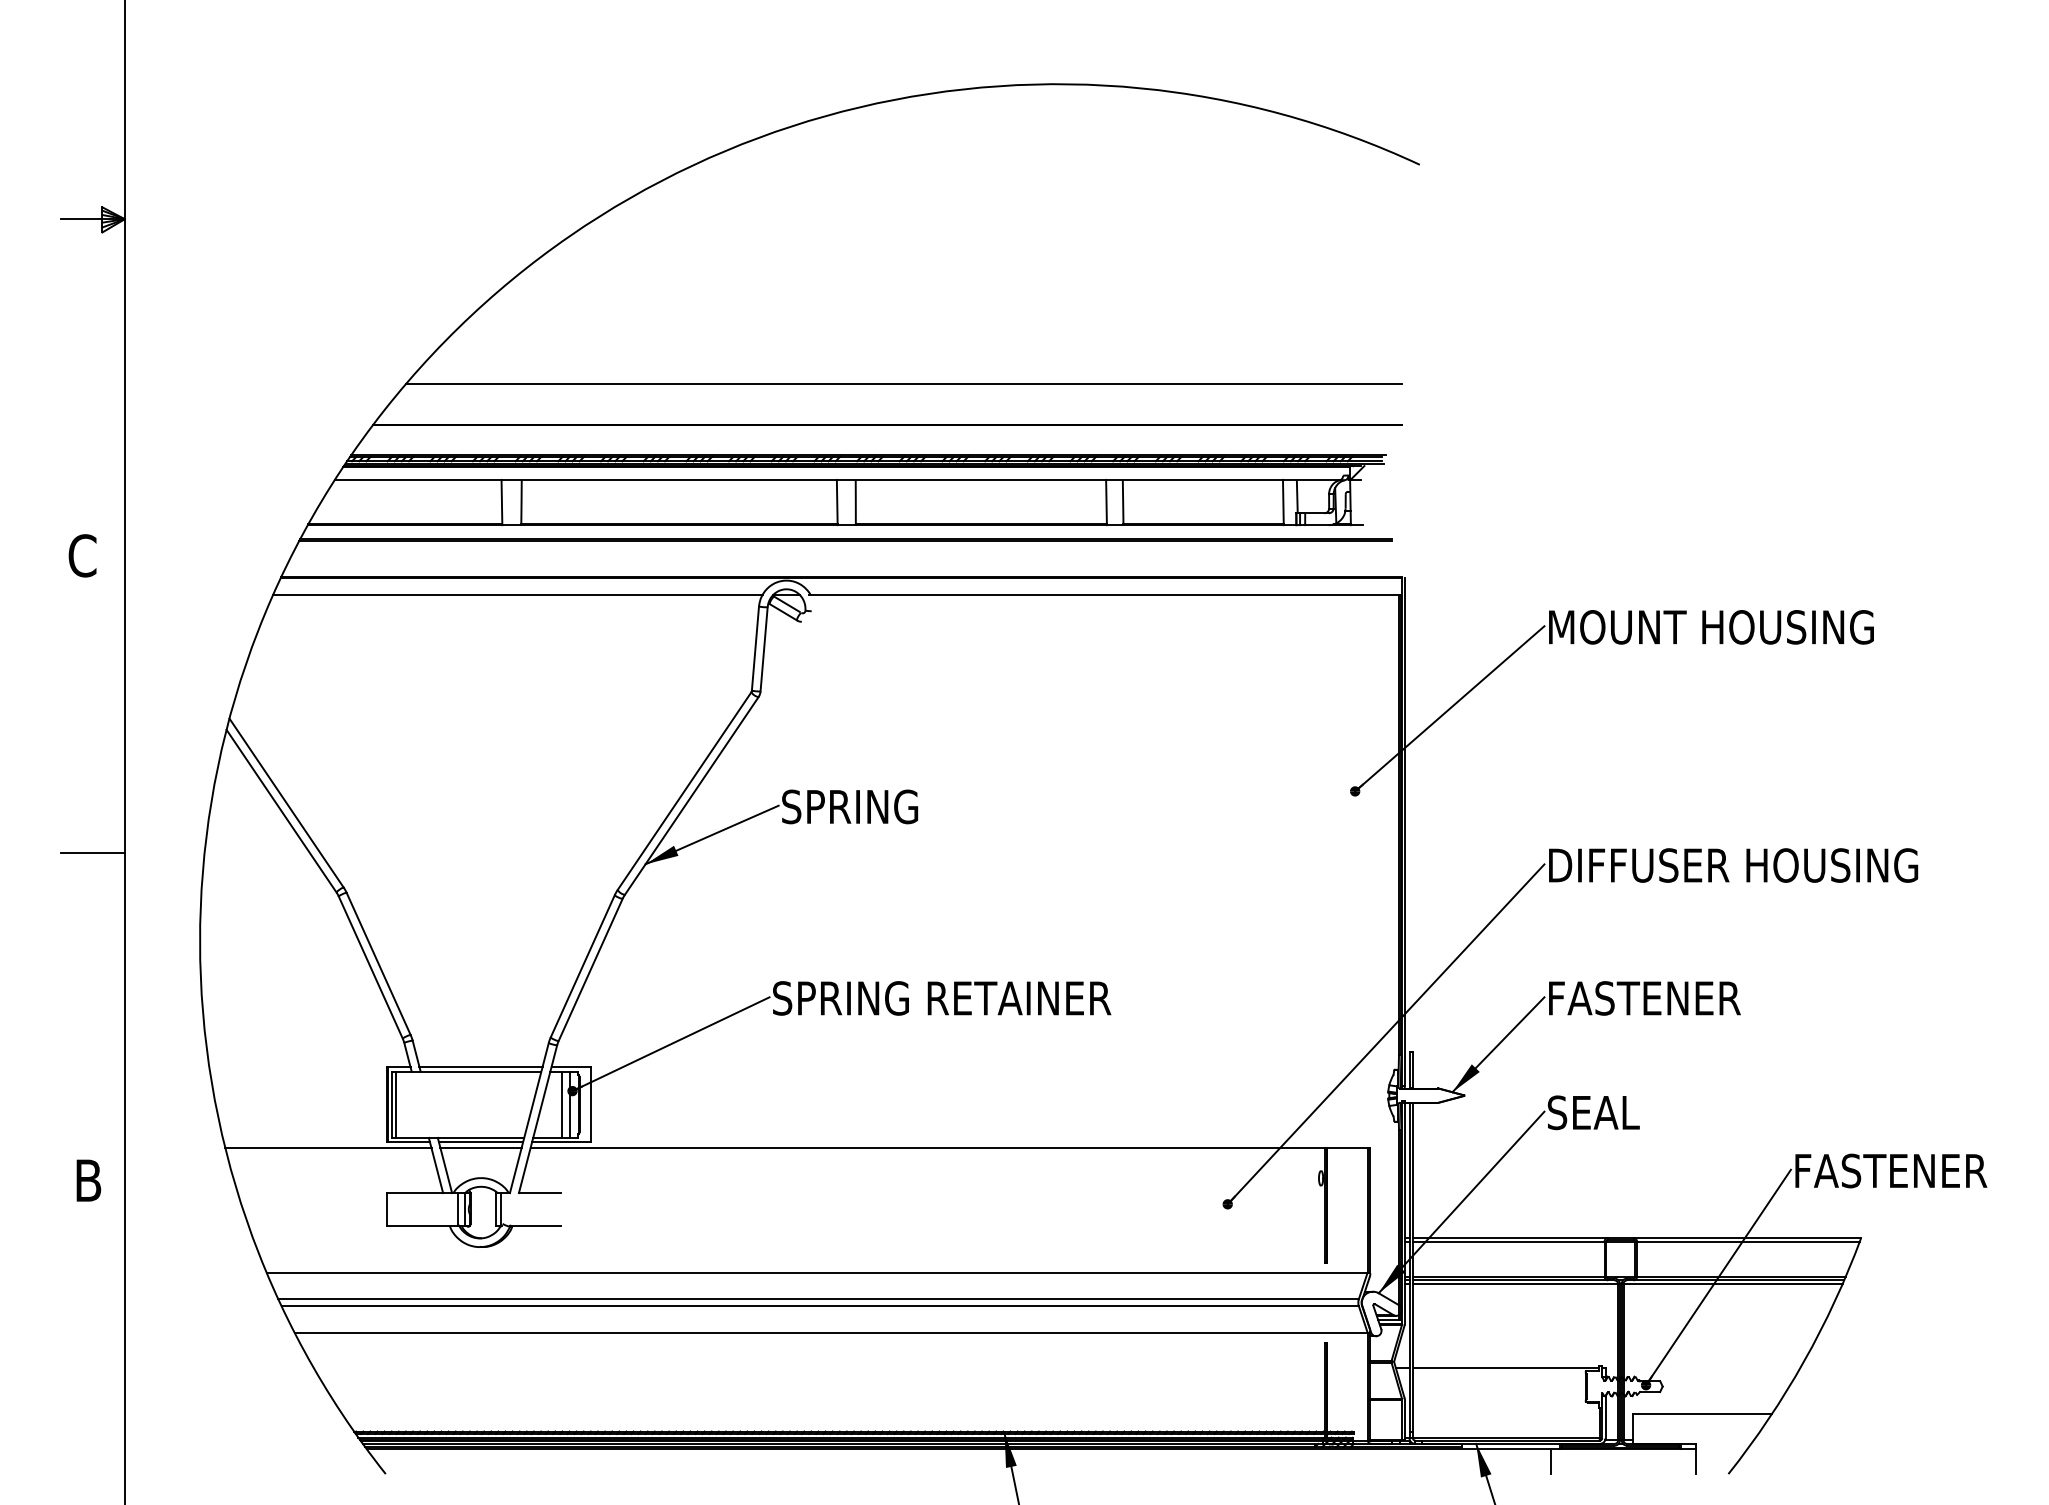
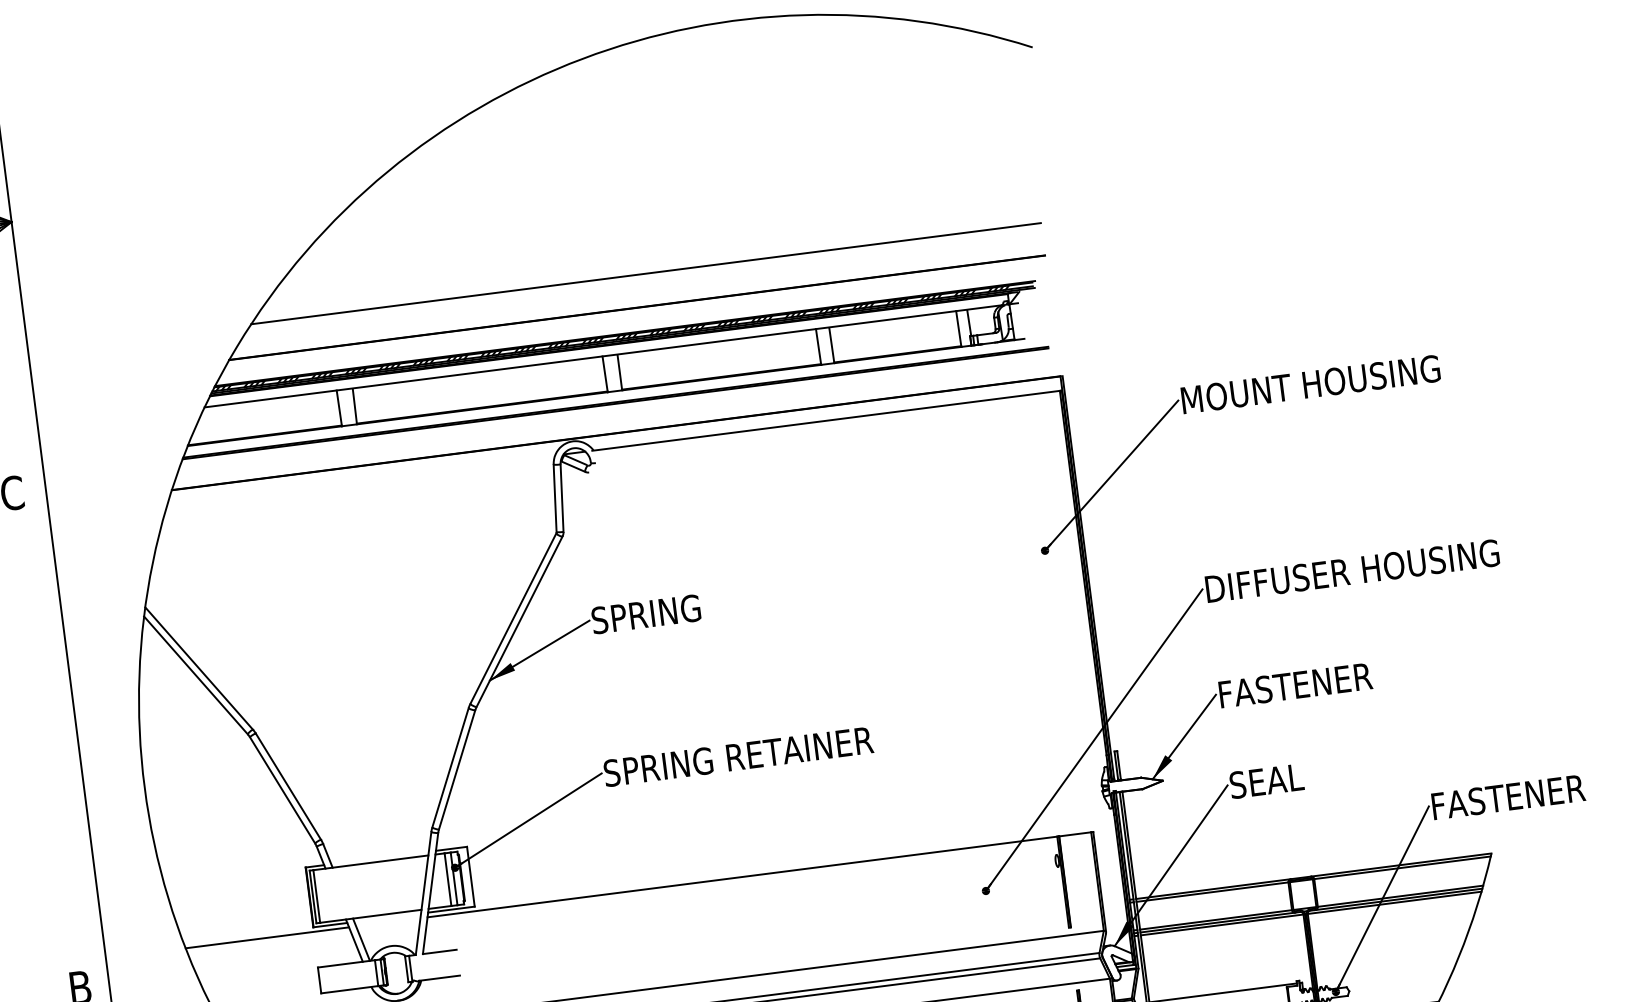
line: (517, 595) -> (361, 480), removed
line: (92, 852) -> (50, 727), removed
line: (480, 1067) -> (379, 858), removed
line: (481, 1142) -> (388, 917), removed
line: (480, 1148) -> (387, 922), removed

